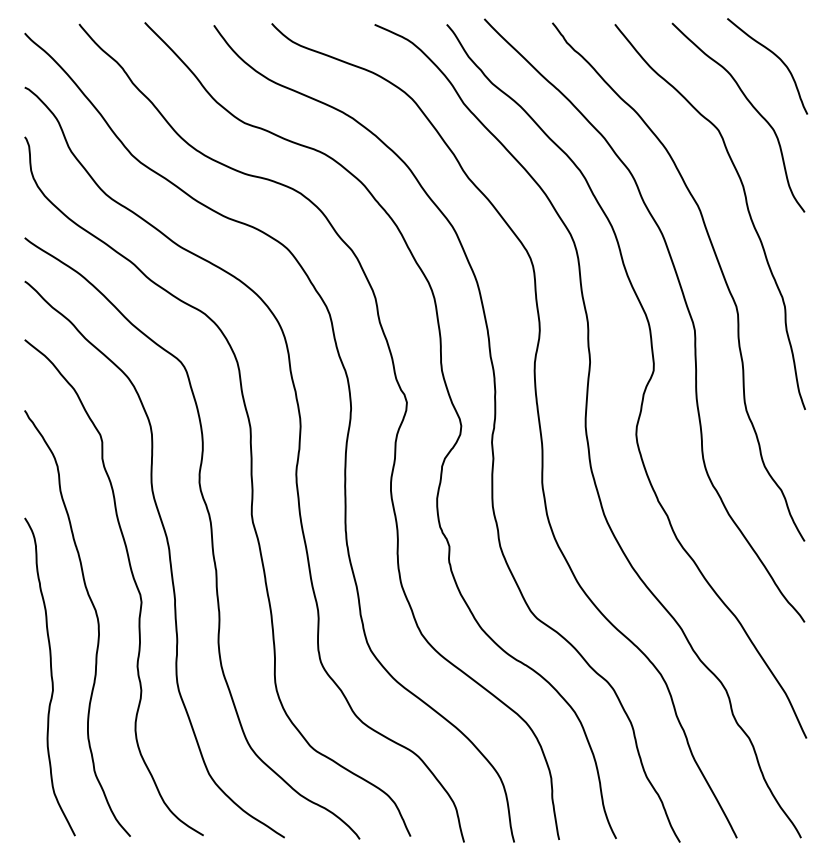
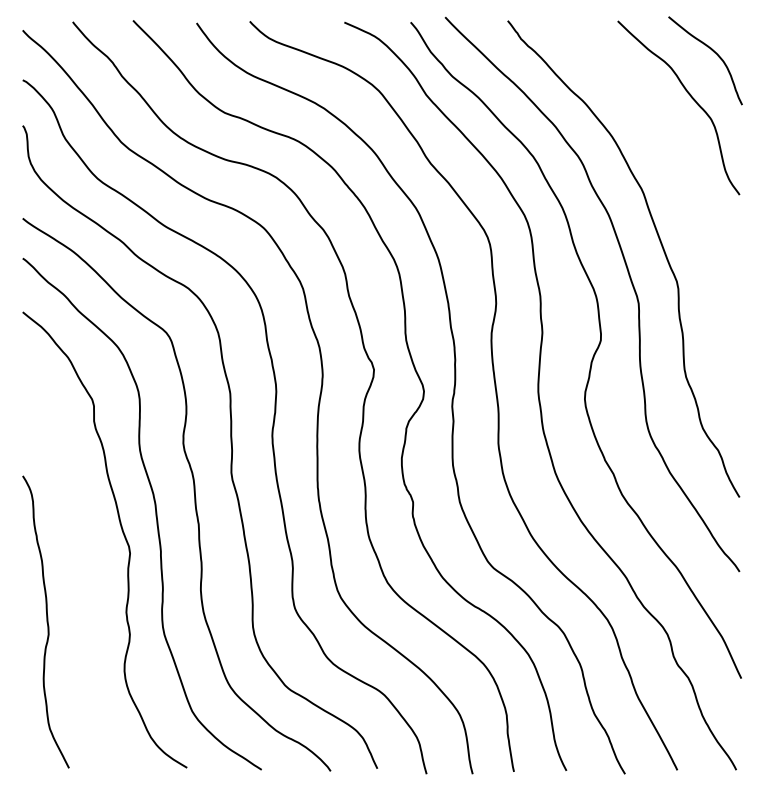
curve: (746, 207) -> (686, 190), removed
curve: (96, 618) -> (88, 568), removed

